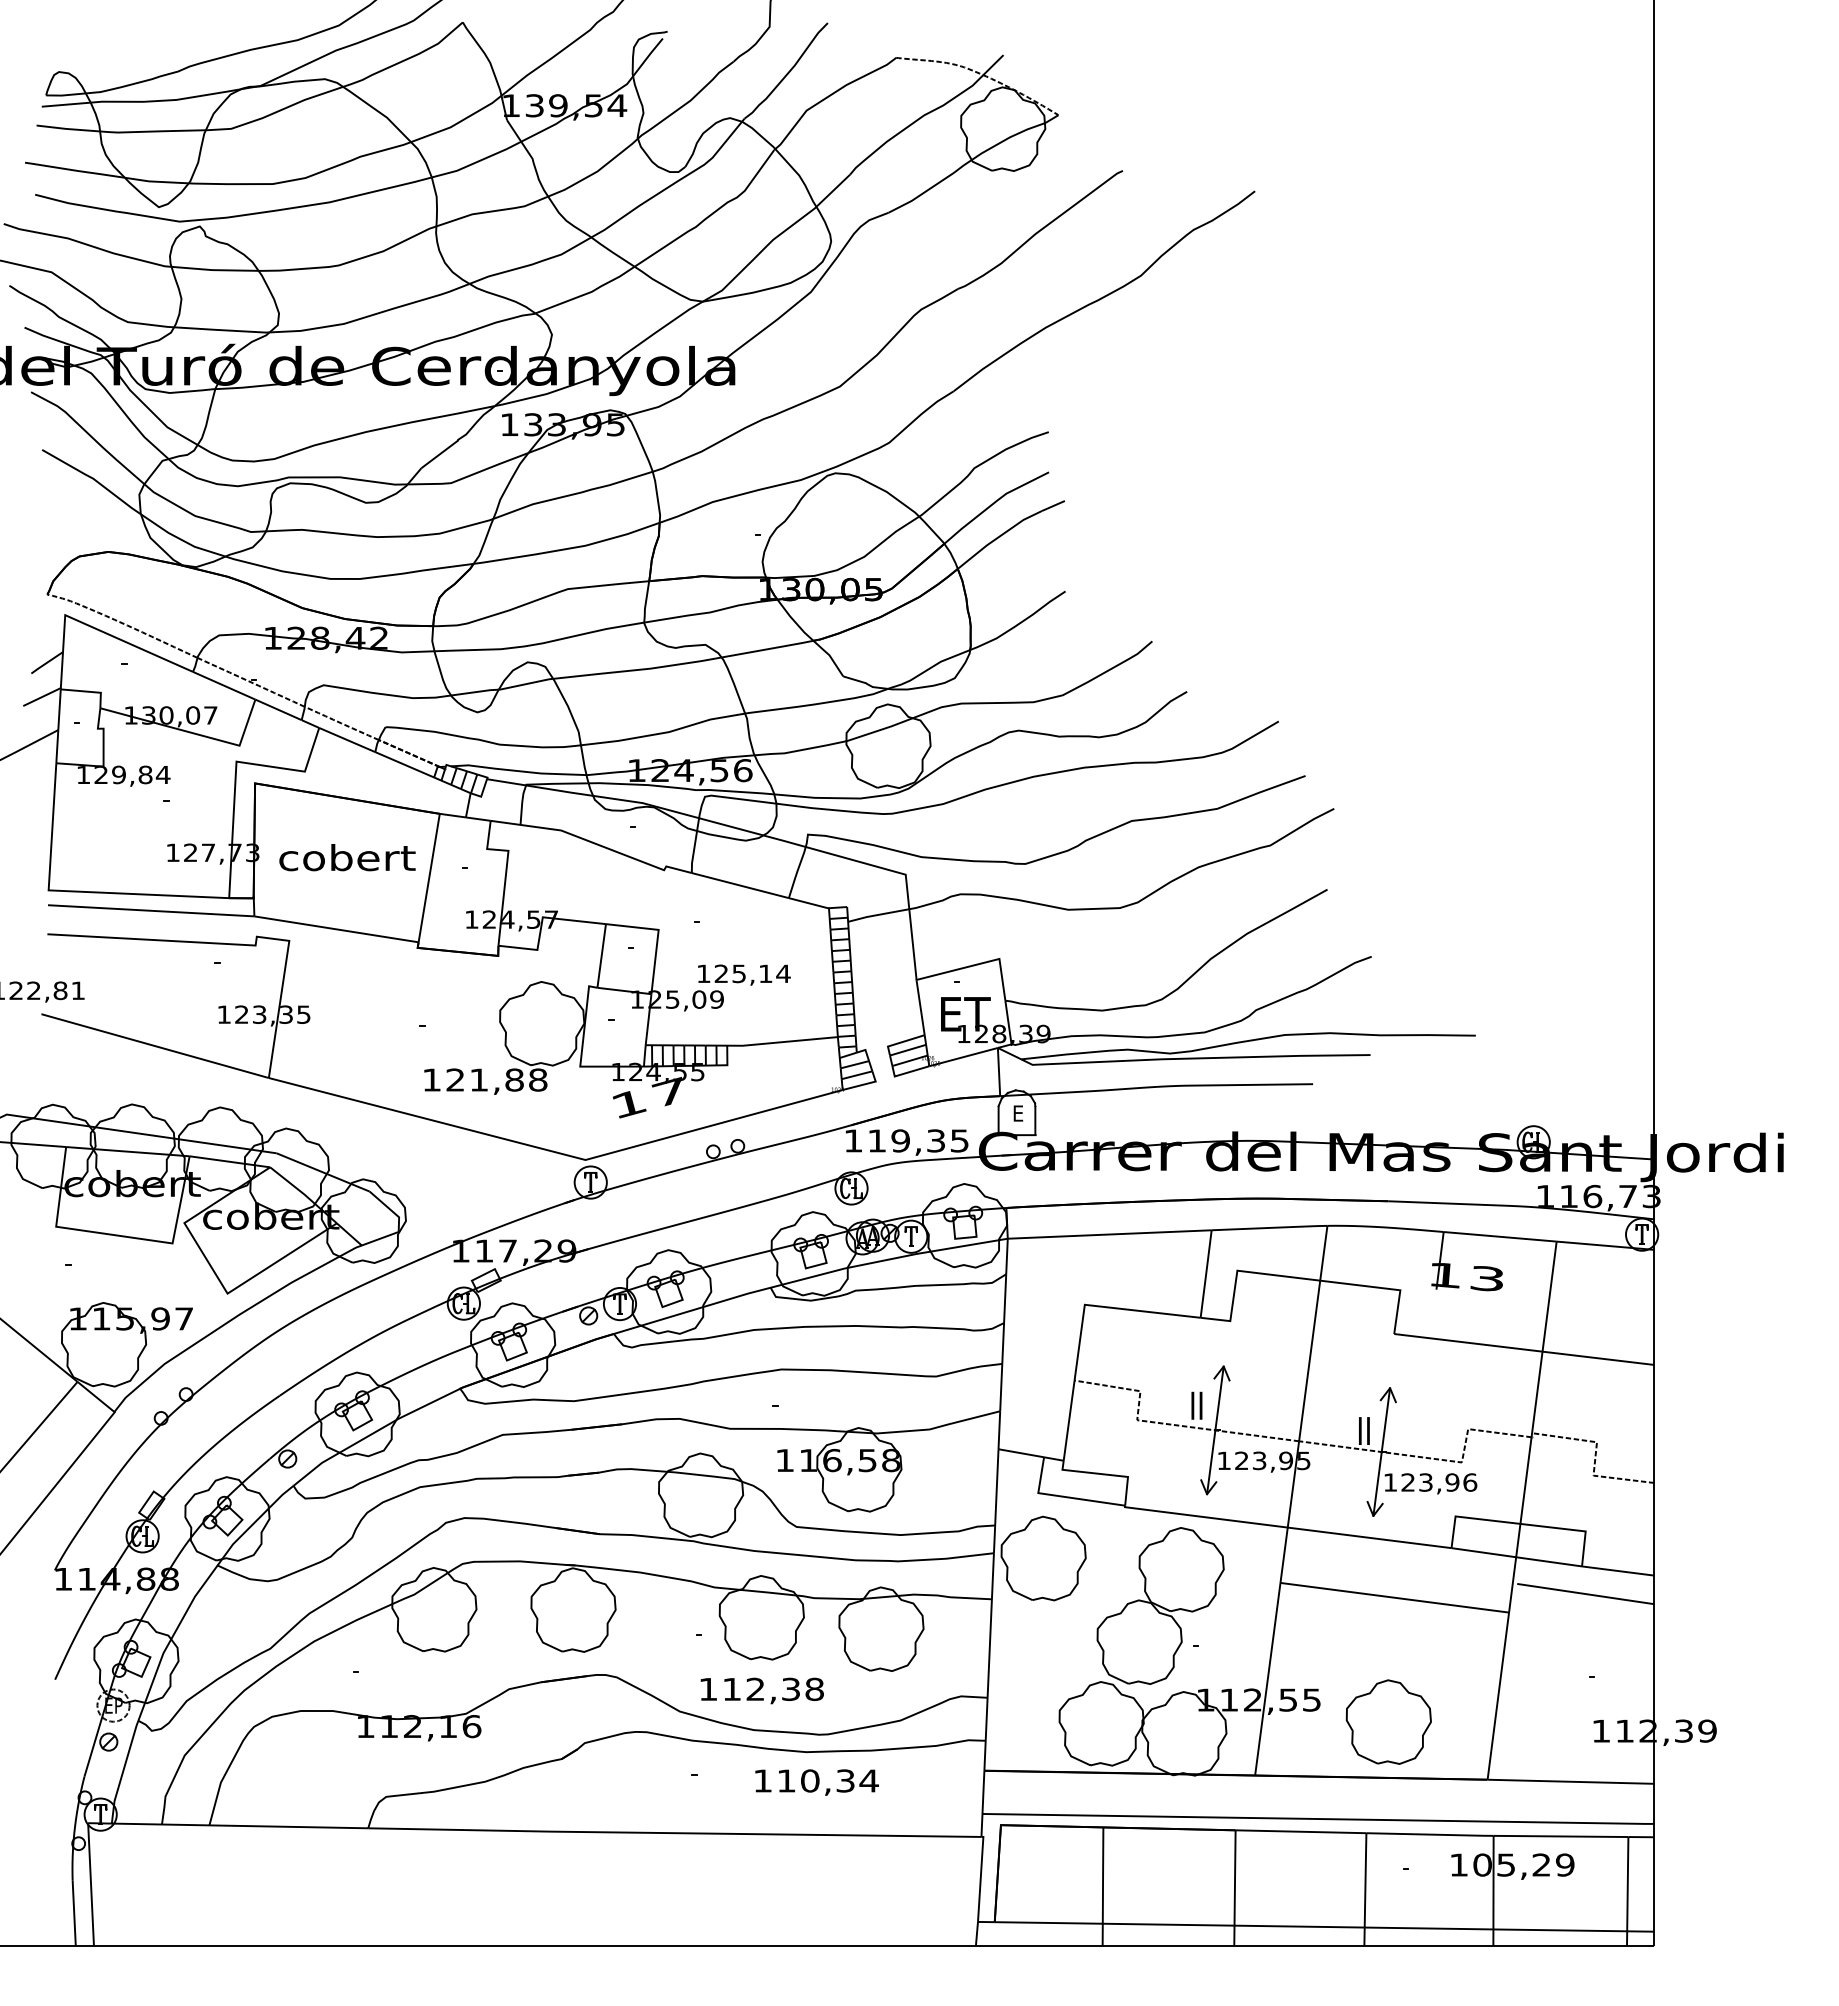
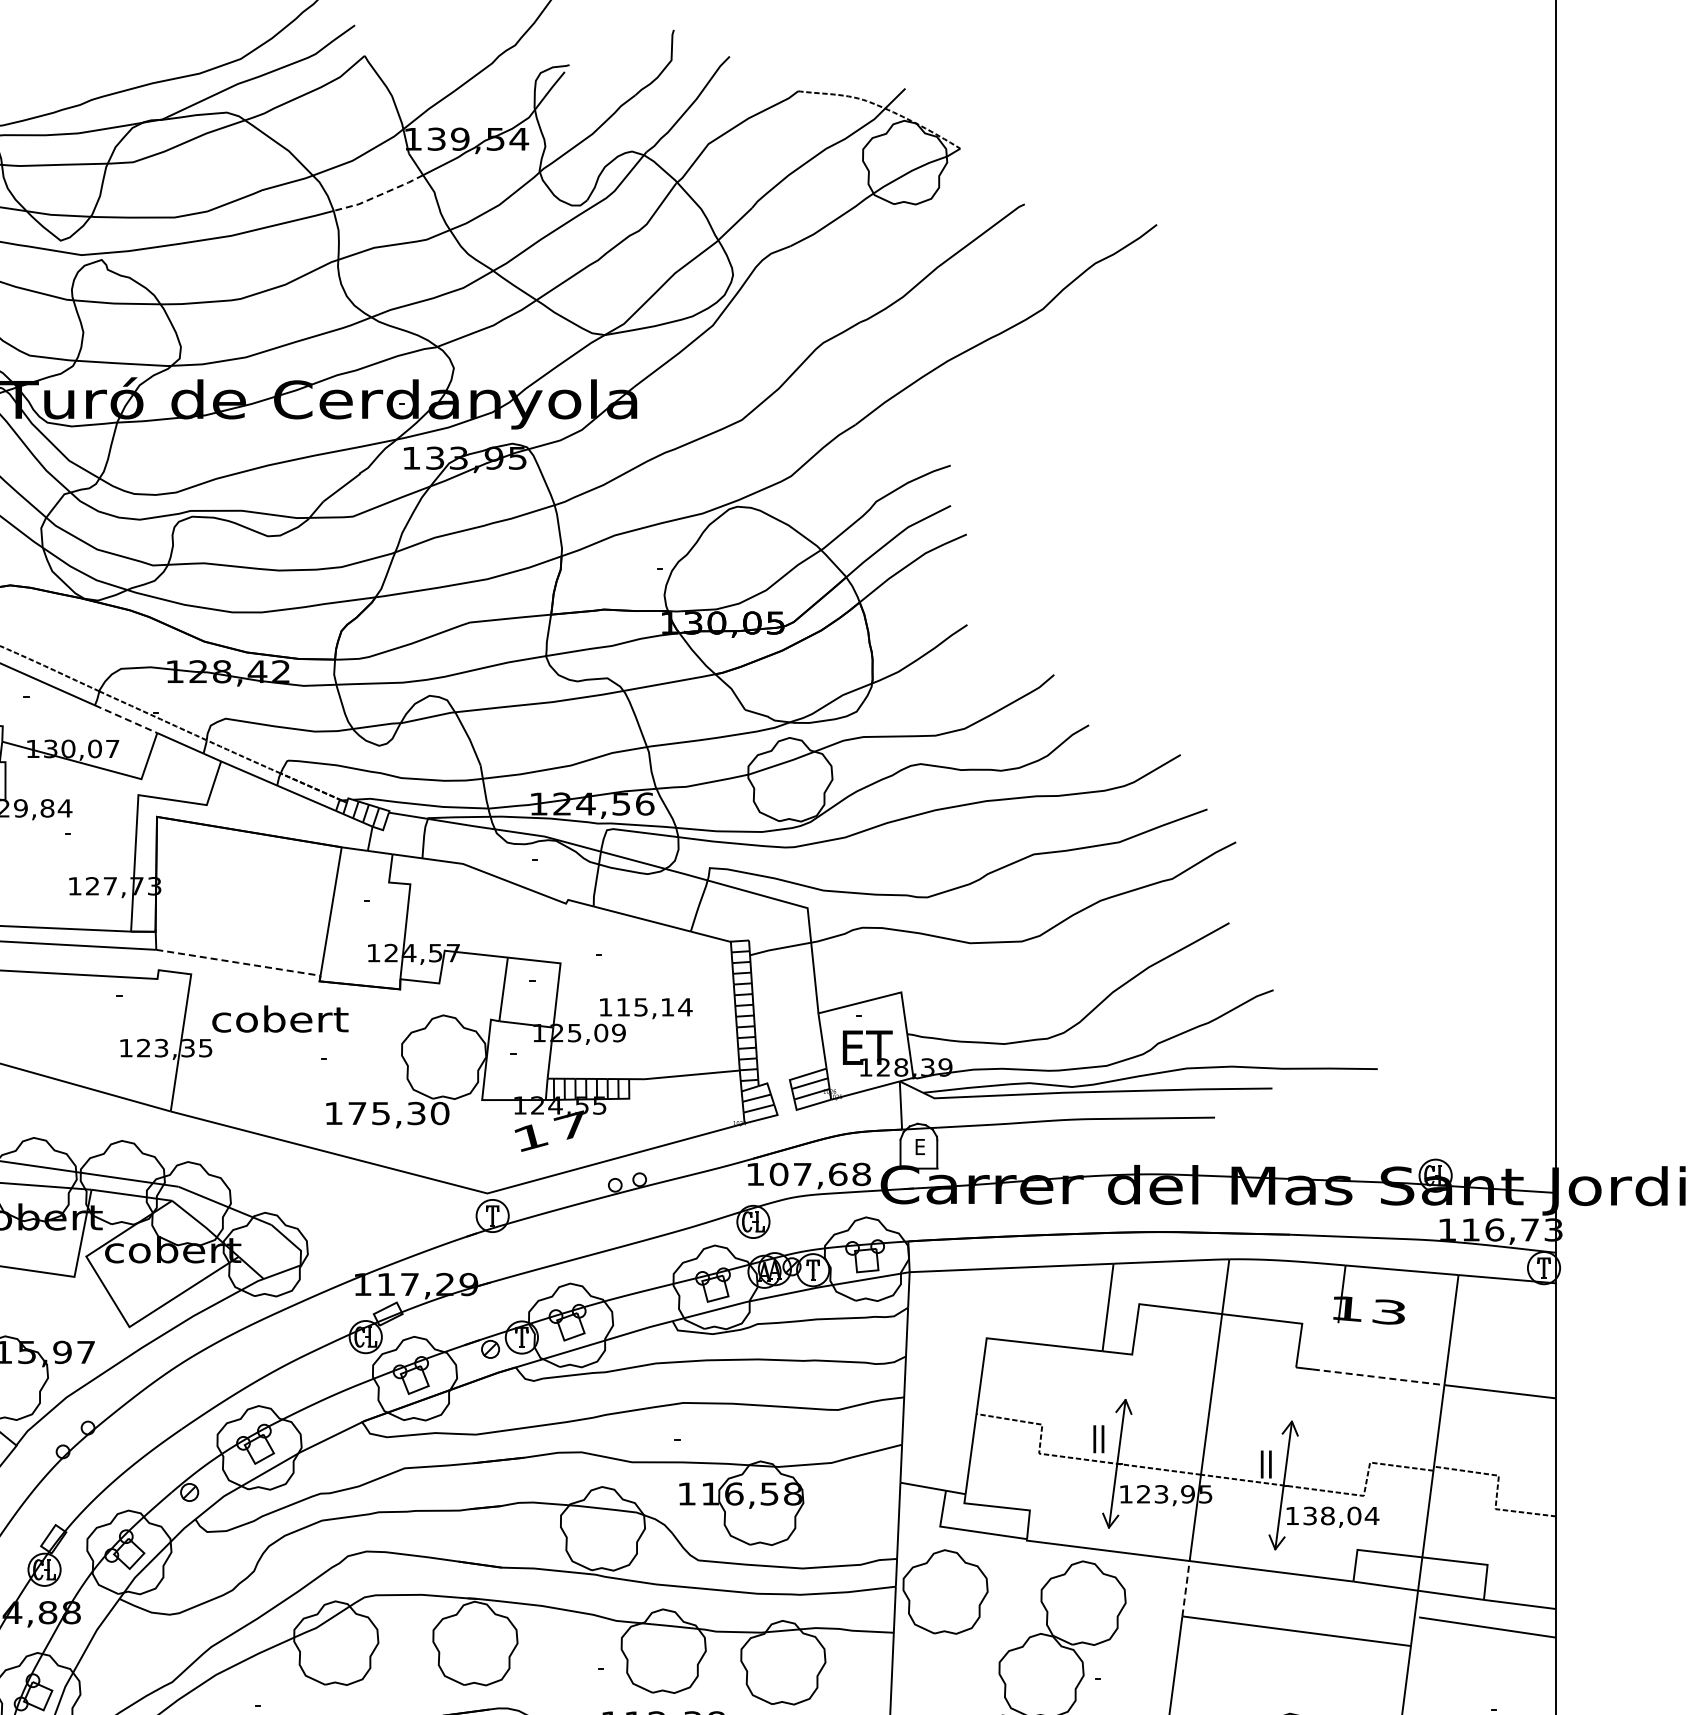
line: (476, 162) -> (378, 195), solid -> dashed
line: (224, 685) -> (126, 718), solid -> dashed
text: (347, 857) -> (280, 1018), moved
line: (336, 929) -> (238, 962), solid -> dashed
text: (720, 973) -> (622, 1006), 125,14 -> 115,14
text: (496, 1079) -> (398, 1112), 121,88 -> 175,30
text: (918, 1140) -> (820, 1173), 119,35 -> 107,68
line: (1476, 1343) -> (1378, 1376), solid -> dashed
text: (1439, 1482) -> (1341, 1515), 123,96 -> 138,04
line: (1284, 1555) -> (1186, 1588), solid -> dashed

